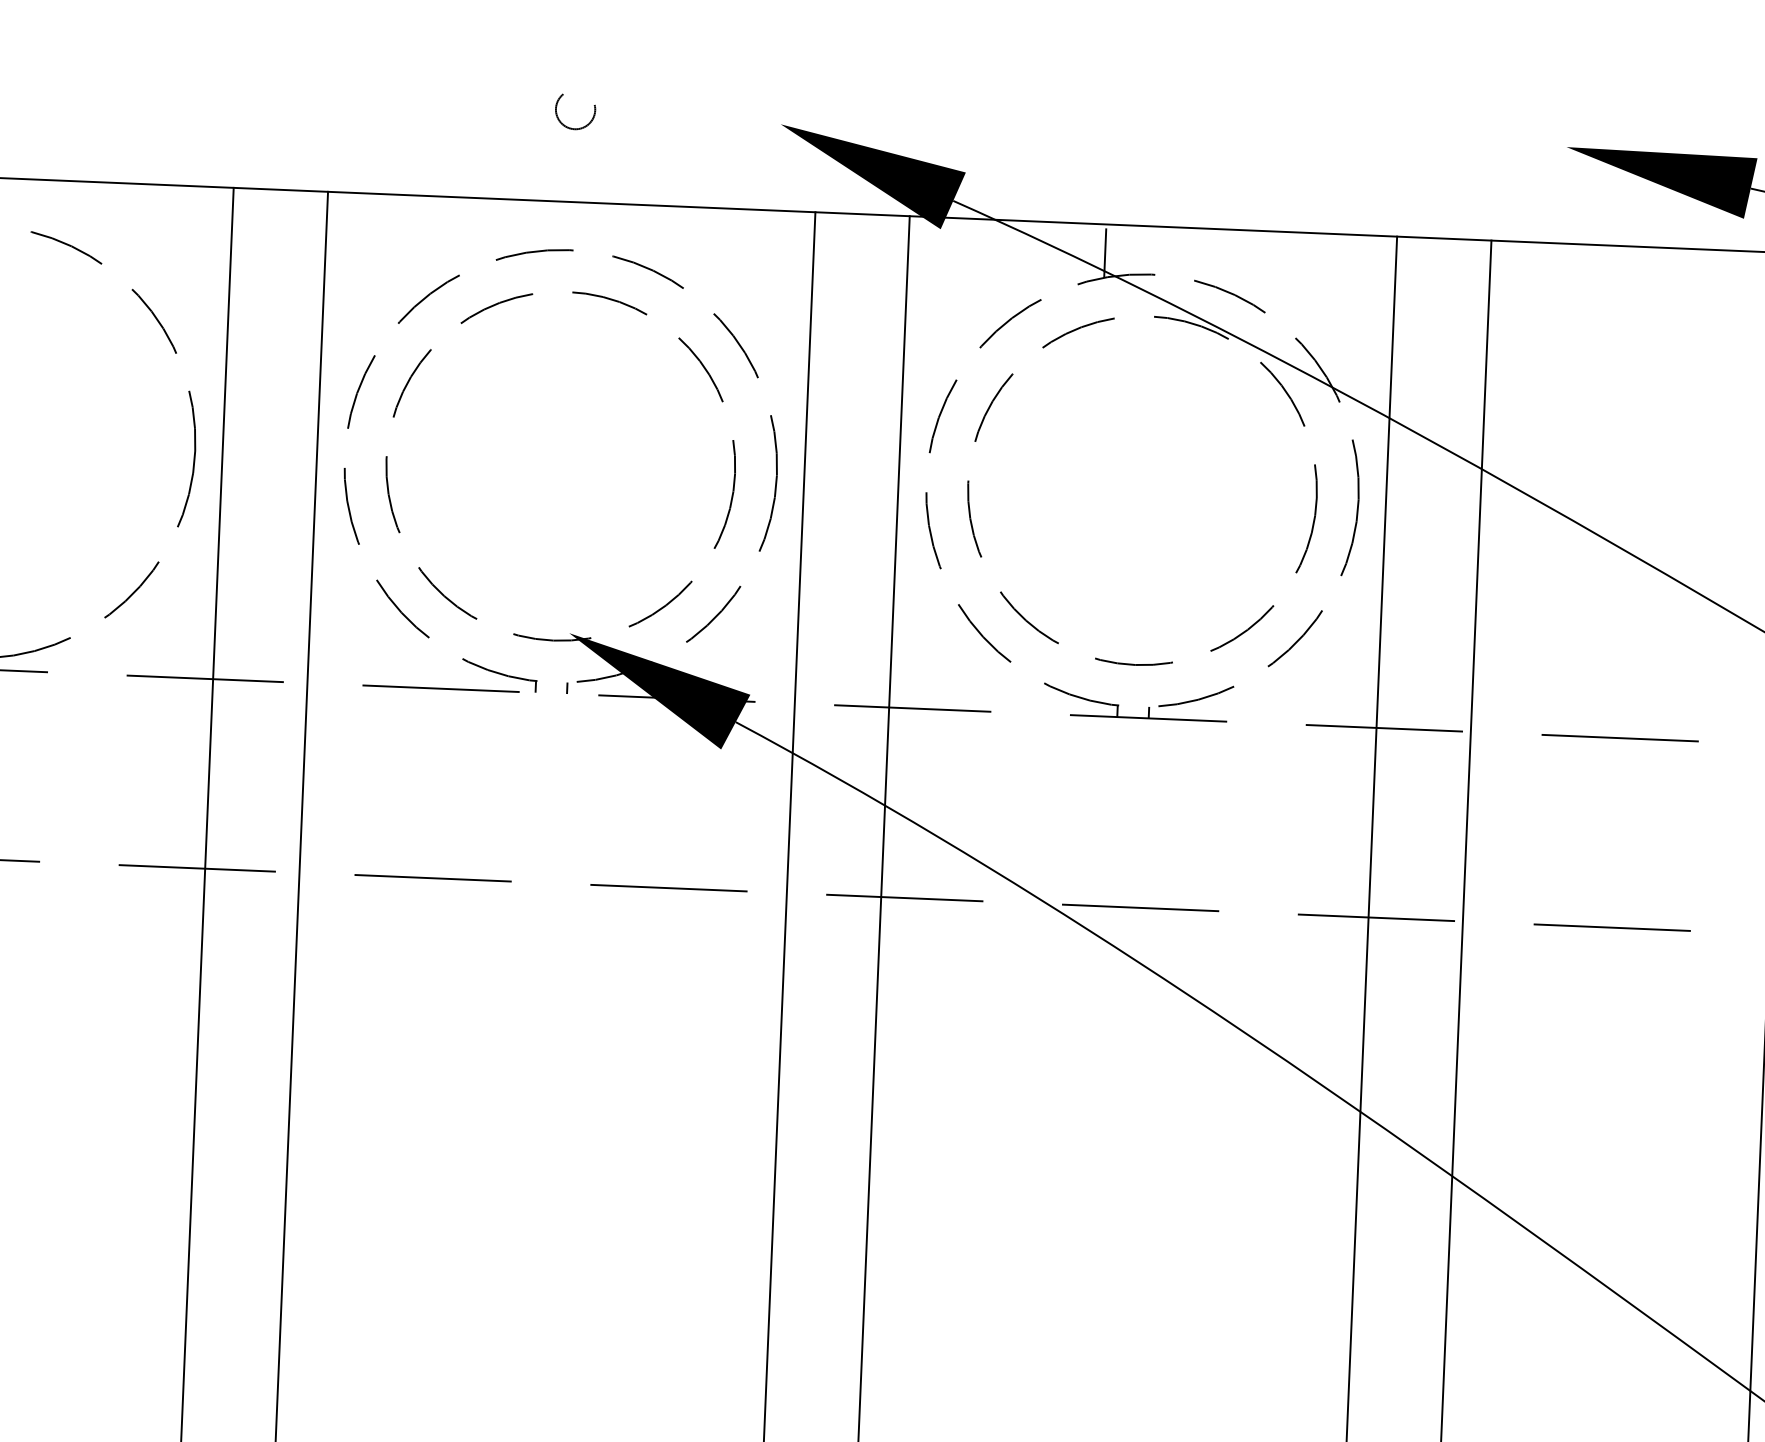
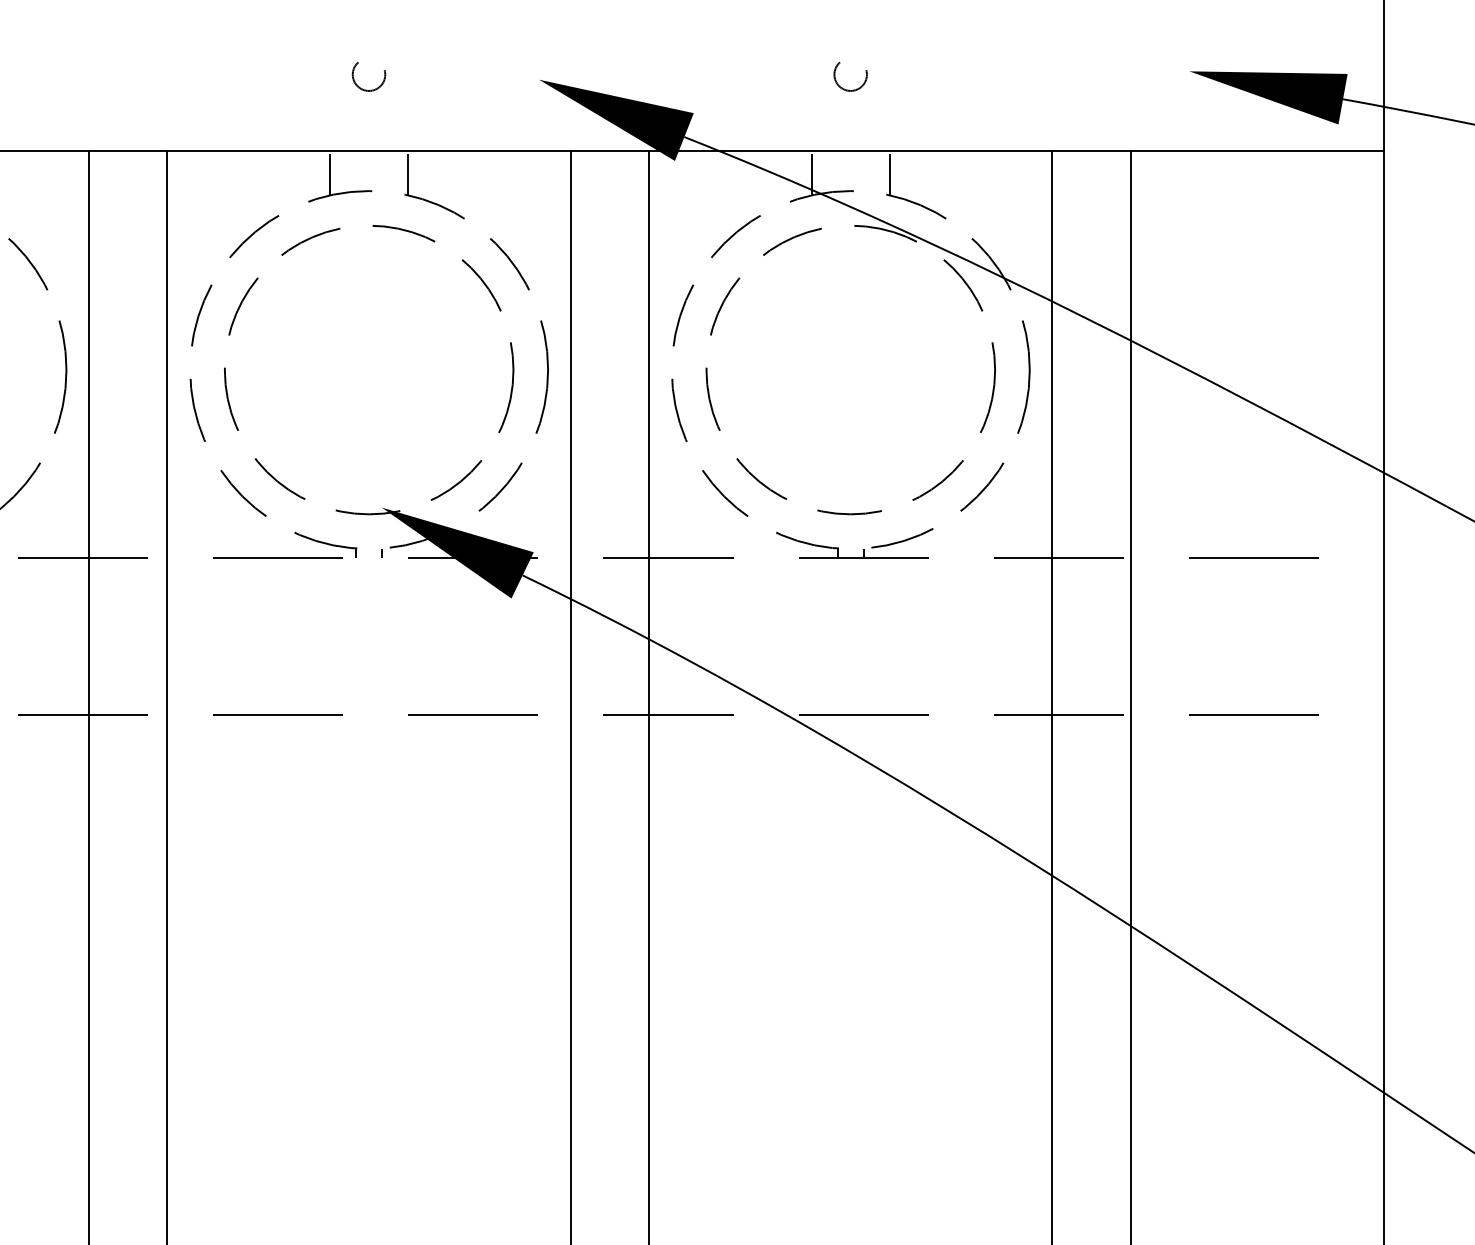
circle: (1156, 136) -> (850, 76), added
line: (524, 228) -> (330, 174), added
line: (618, 232) -> (408, 174), added
line: (1199, 256) -> (889, 174), added

